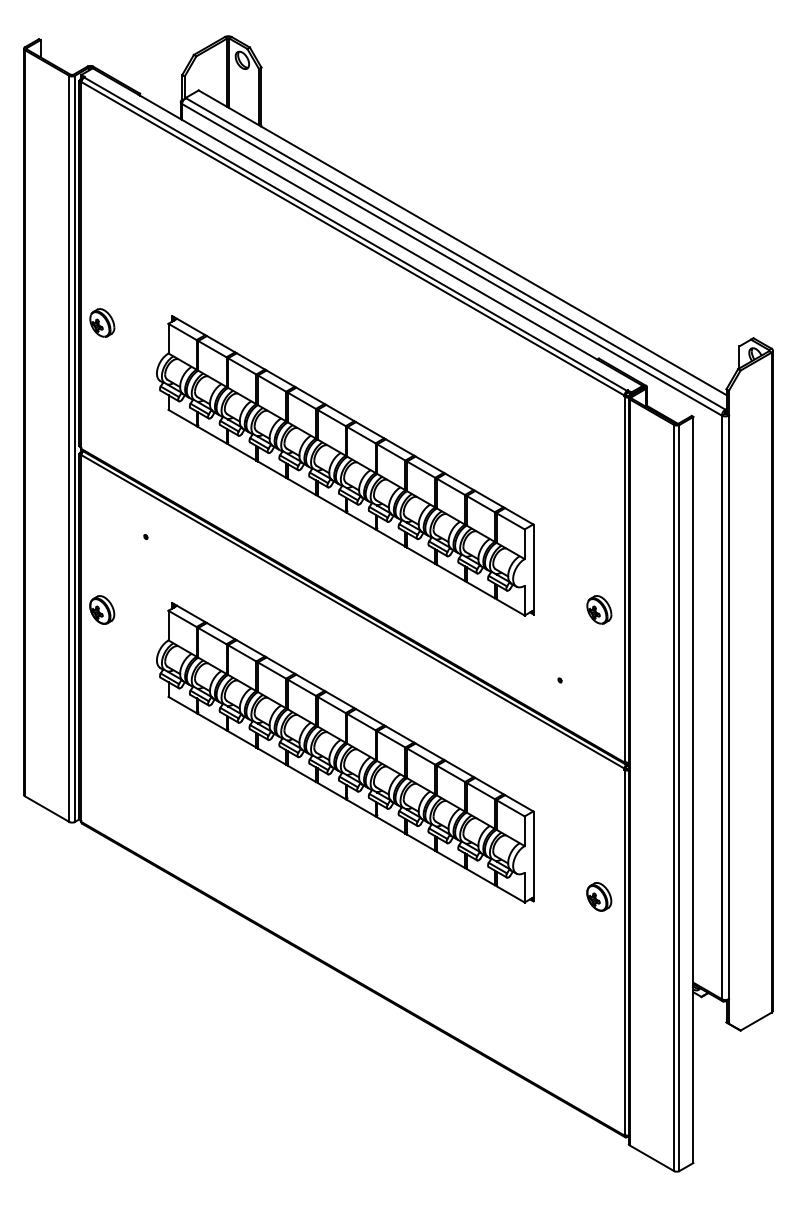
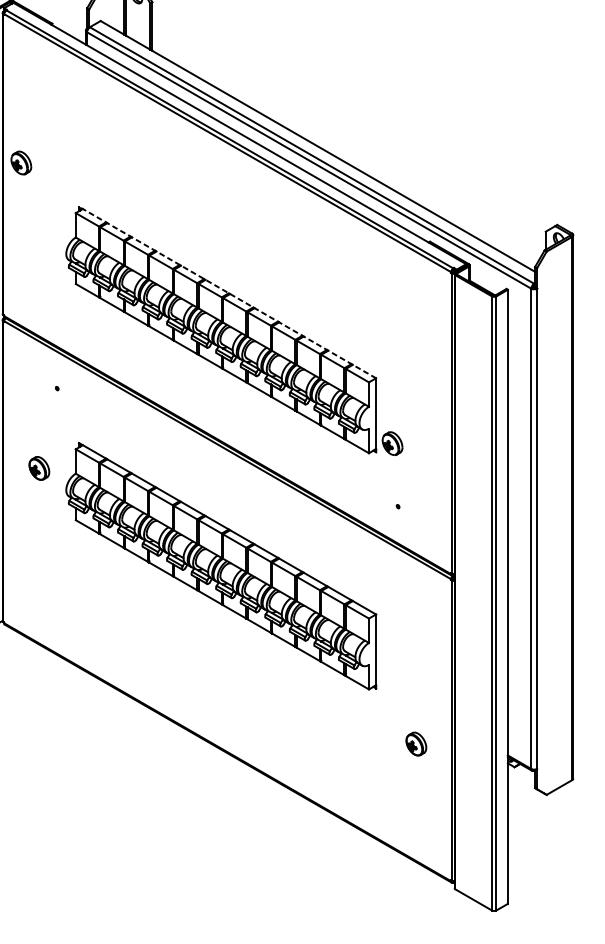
part: (102, 322) -> (21, 162), moved
line: (352, 420) -> (227, 292), solid -> dashed
part: (102, 609) -> (39, 468), moved
part: (599, 609) -> (392, 443), moved
part: (599, 896) -> (416, 743), moved

